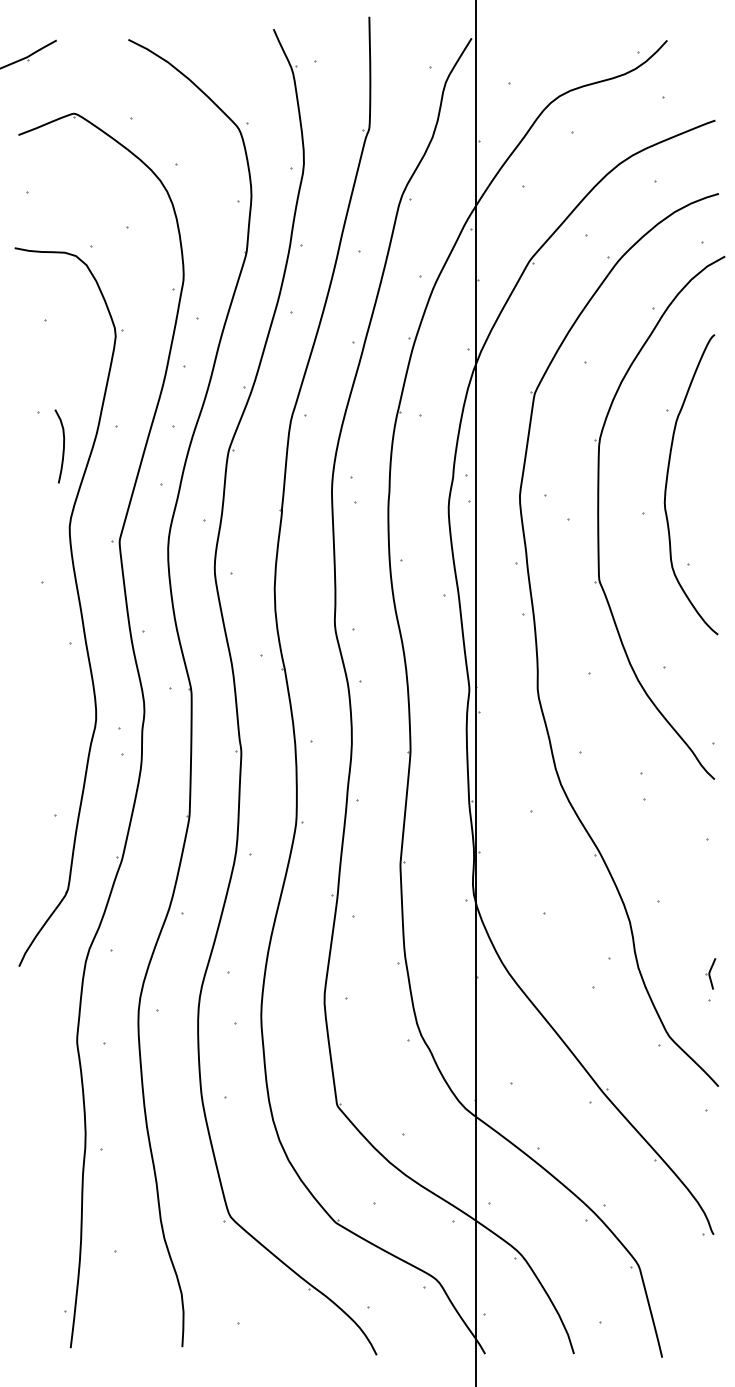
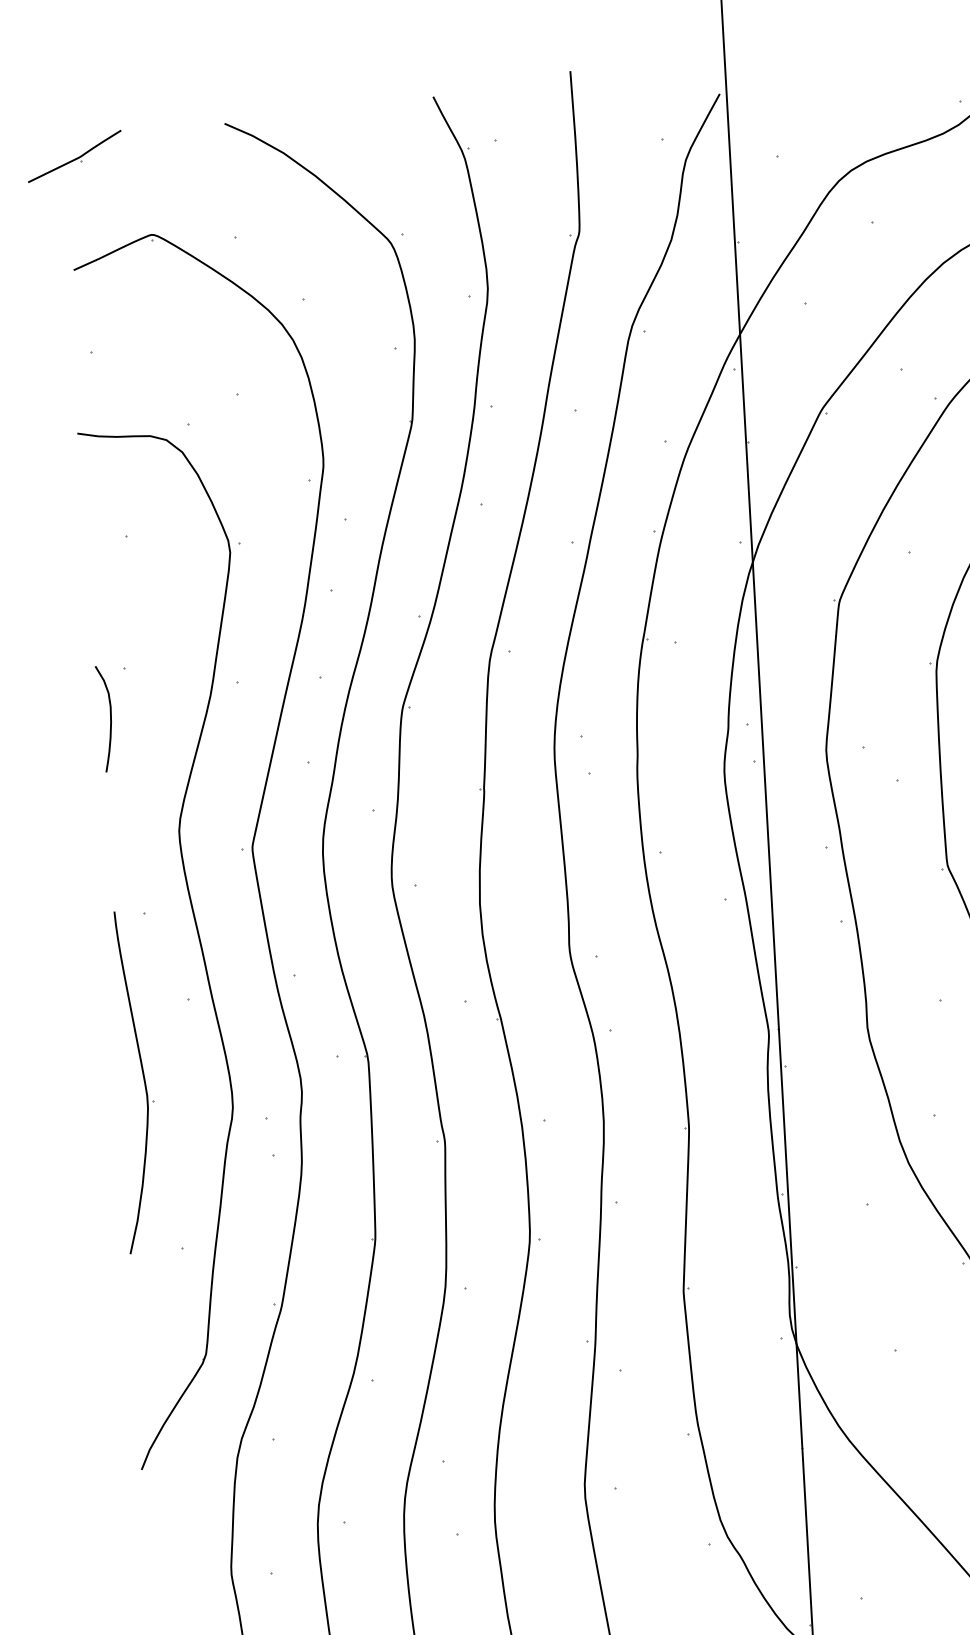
curve: (63, 446) -> (110, 718), moved
part: (30, 698) -> (136, 1082), added

